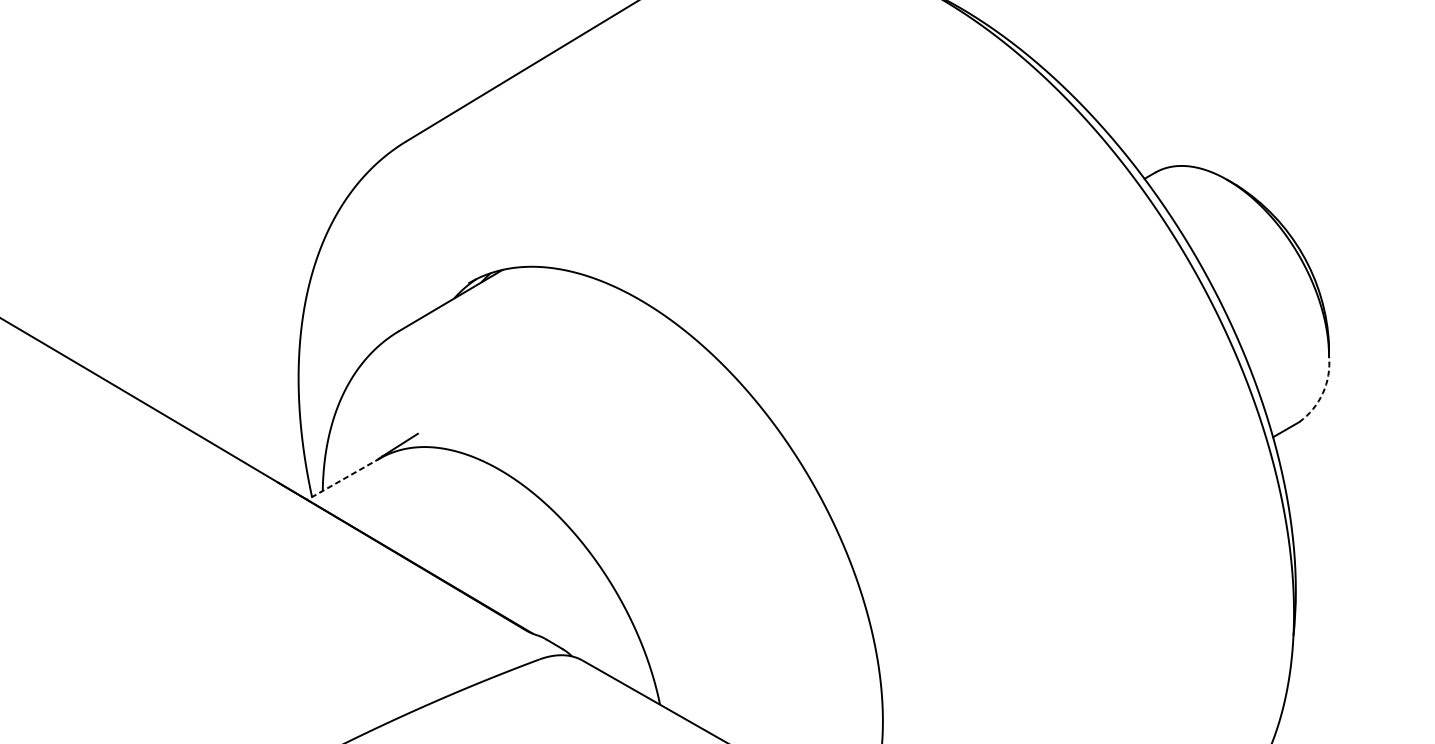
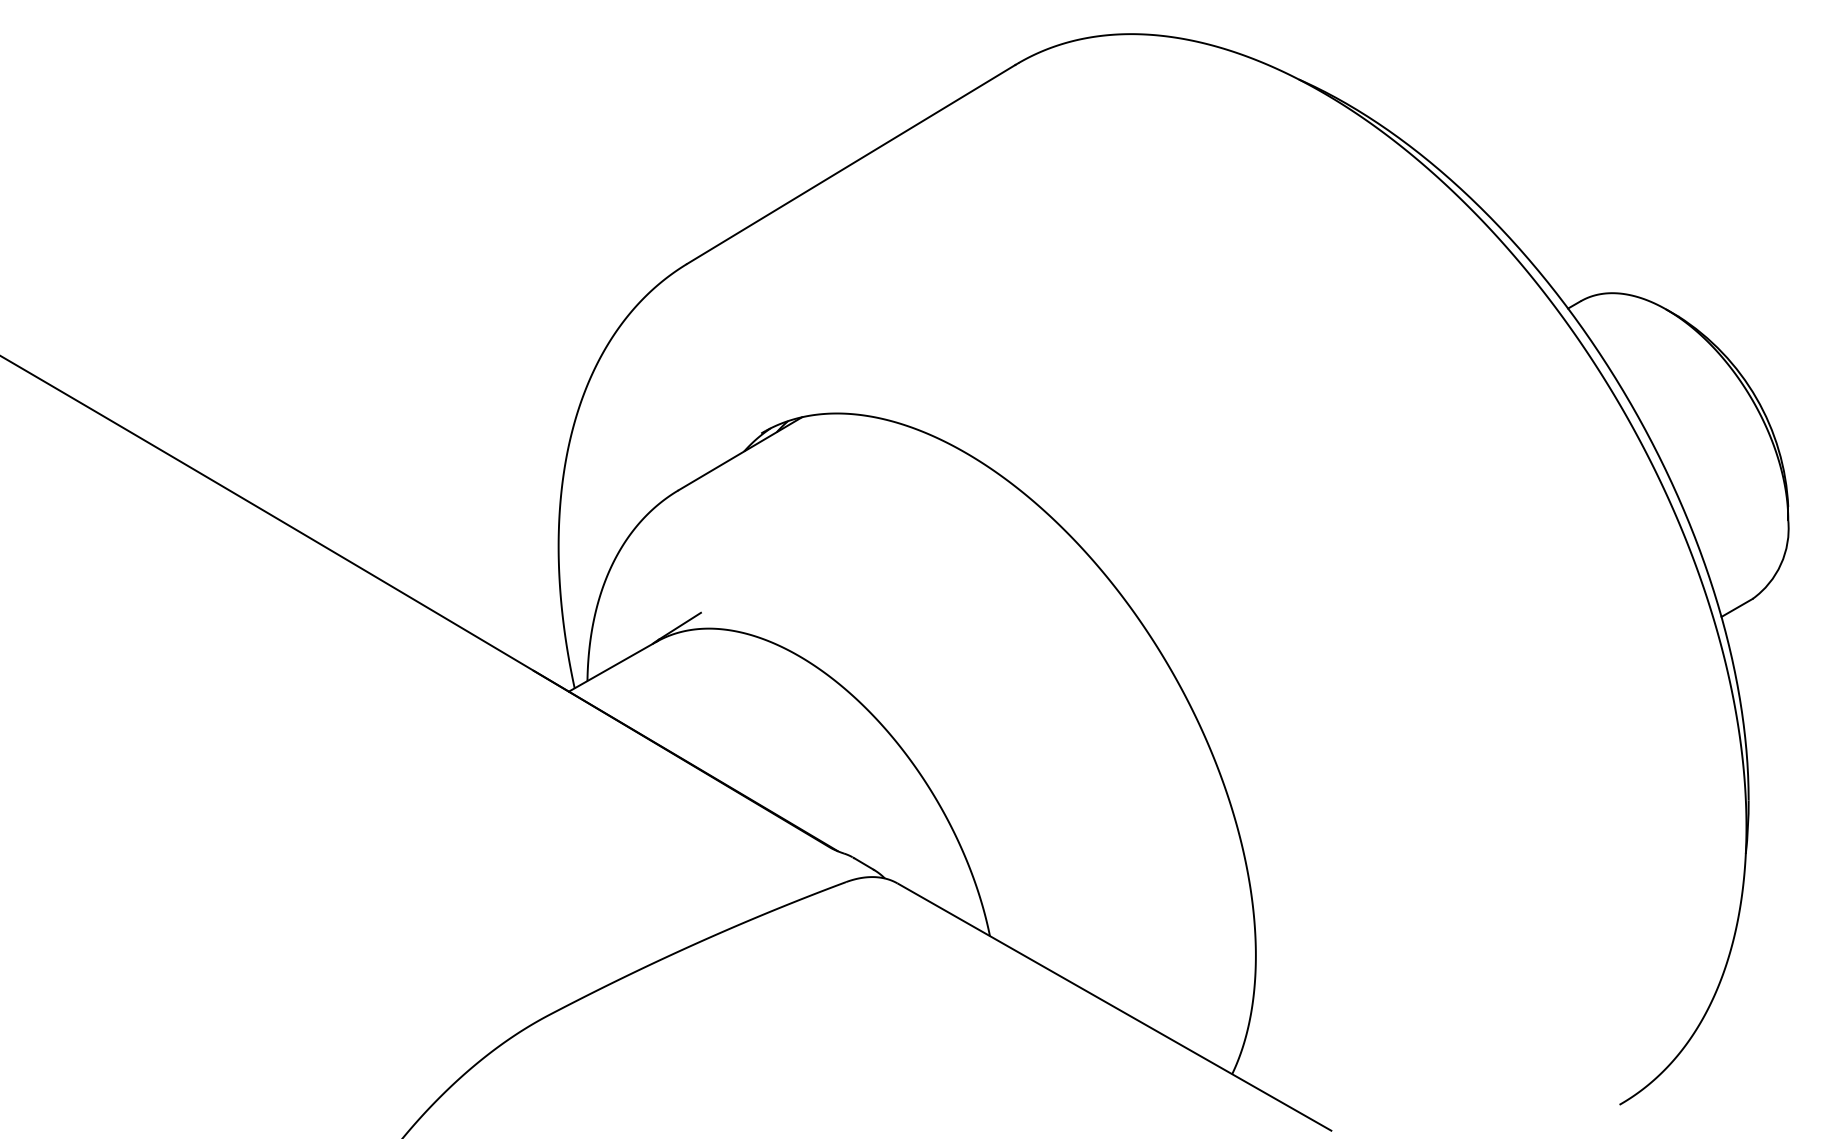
arc: (1322, 393) -> (1780, 564), dashed -> solid
line: (343, 479) -> (612, 667), dashed -> solid

